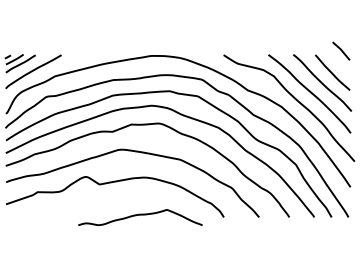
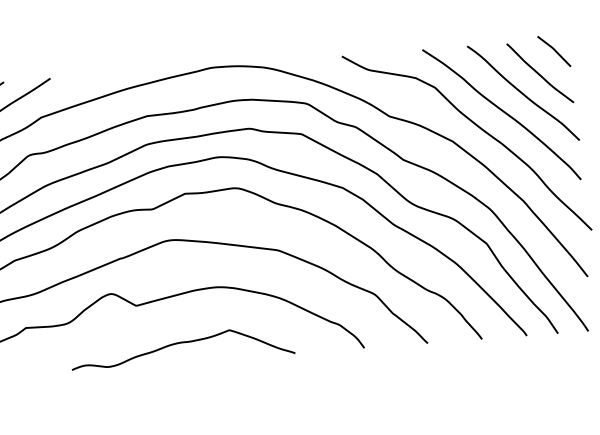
line: (341, 50) -> (554, 50), moved
curve: (140, 215) -> (182, 343), moved

